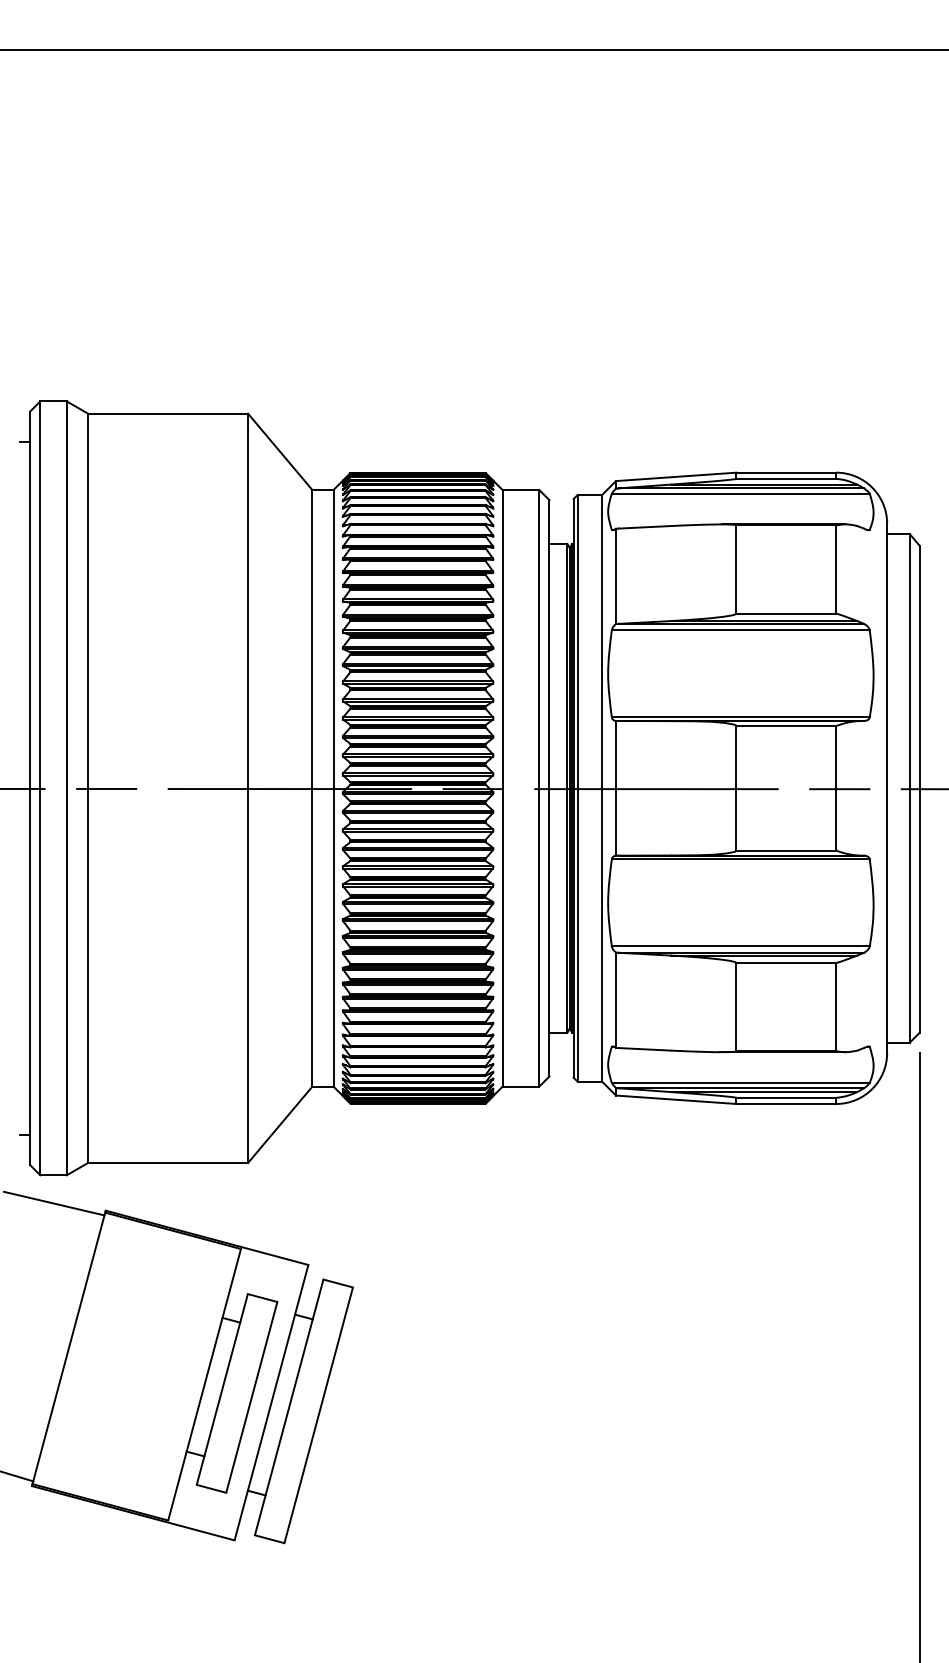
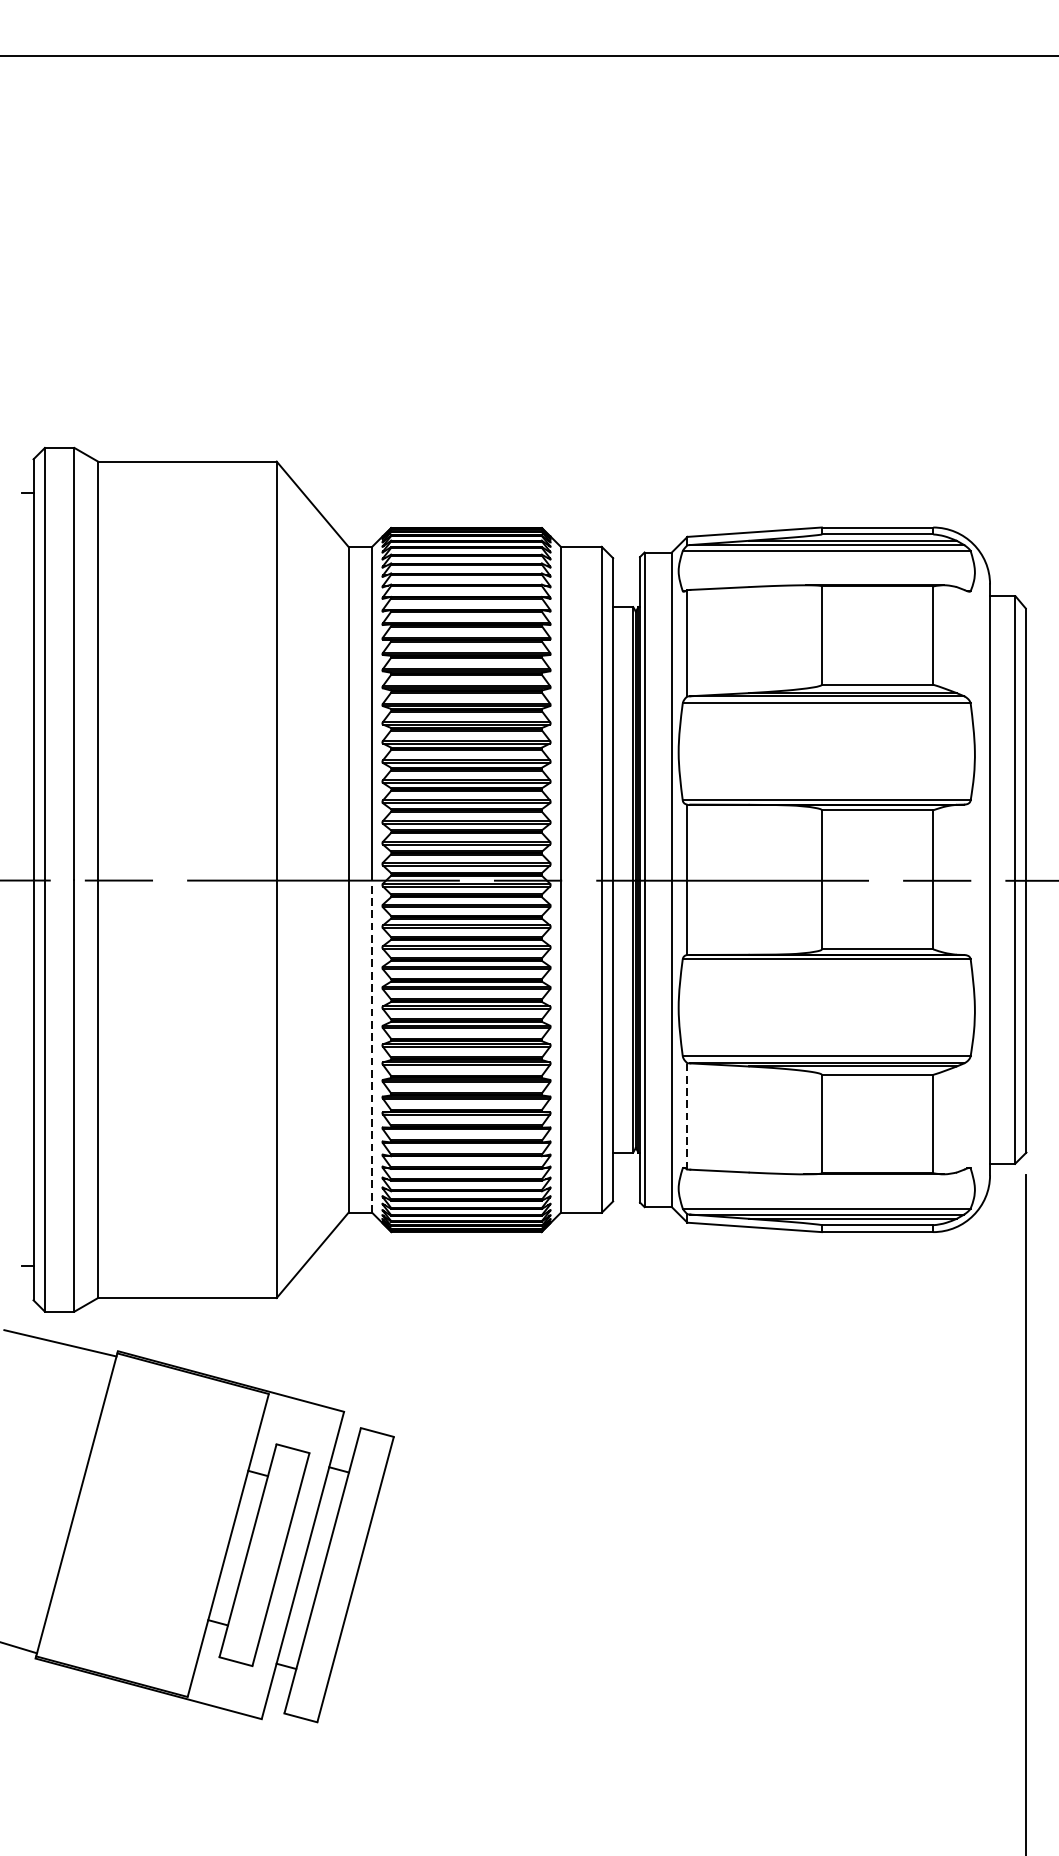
line: (333, 937) -> (372, 1046), solid -> dashed
line: (616, 1000) -> (687, 1116), solid -> dashed

